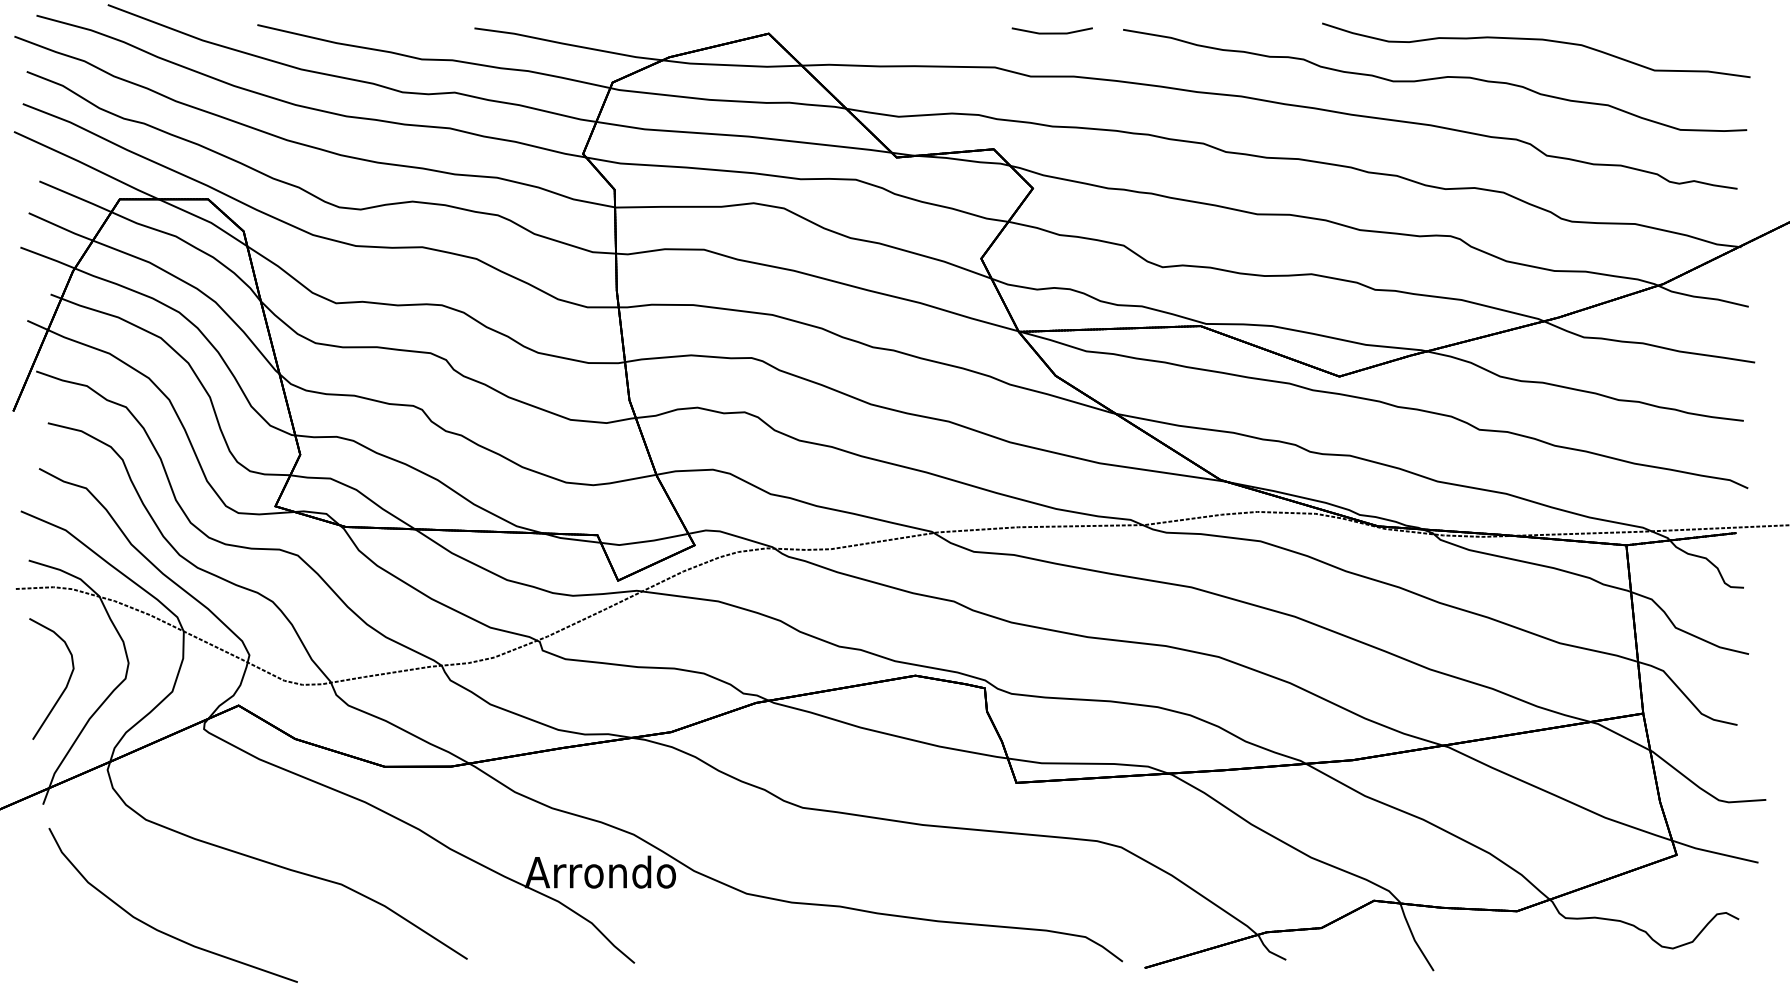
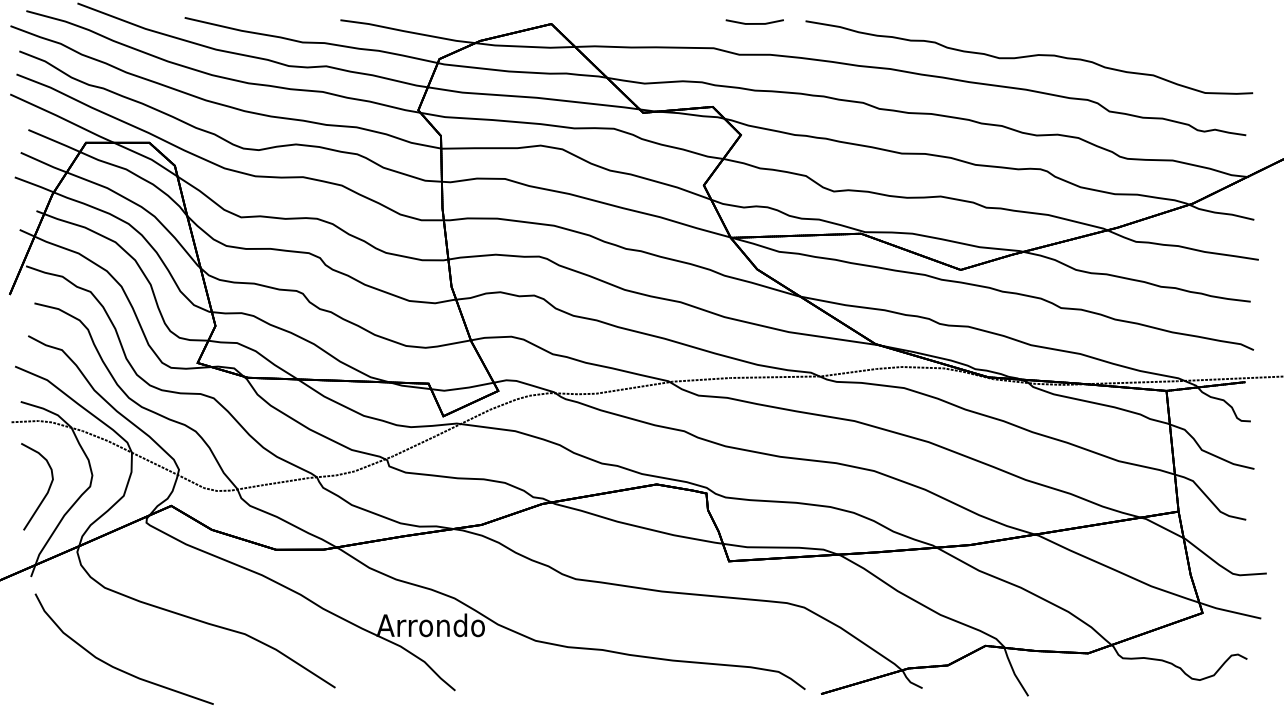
part: (1539, 41) -> (1104, 29), removed

